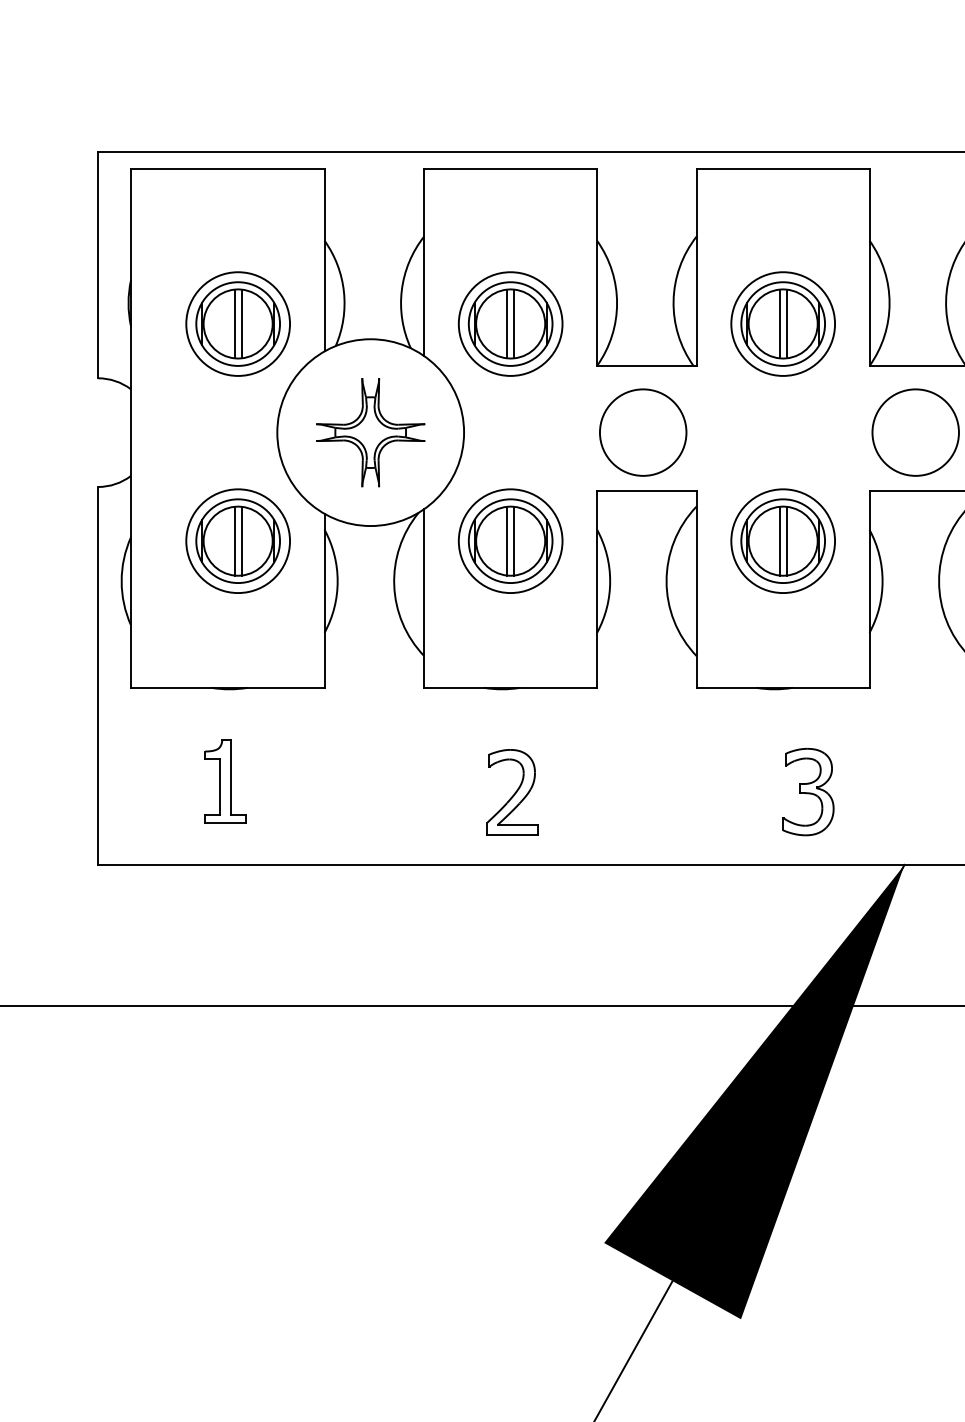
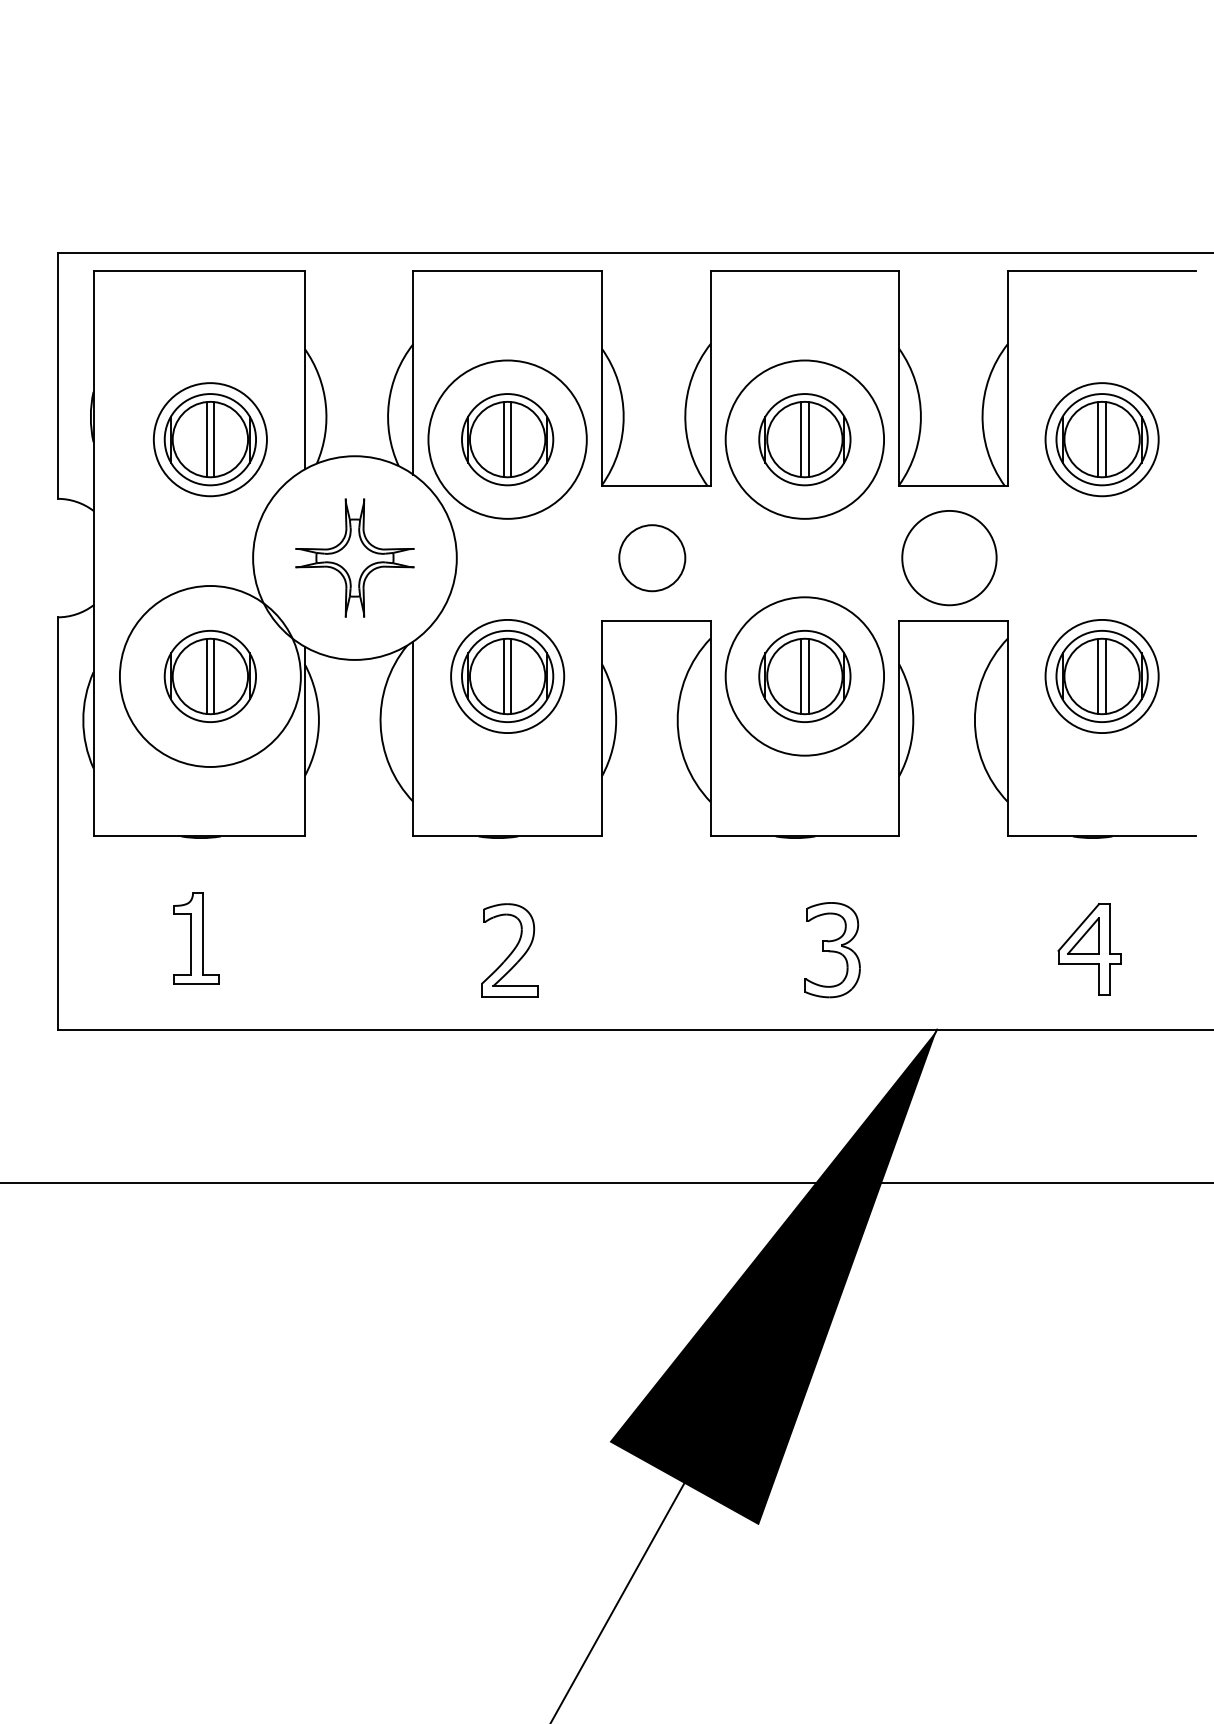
circle: (510, 323) -> (507, 439), size x1.4
circle: (782, 323) -> (804, 439), size x1.4
circle: (643, 433) -> (652, 558), size x0.7
circle: (237, 541) -> (209, 676), size x1.6
circle: (782, 541) -> (804, 676), size x1.4

